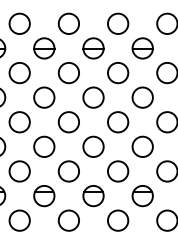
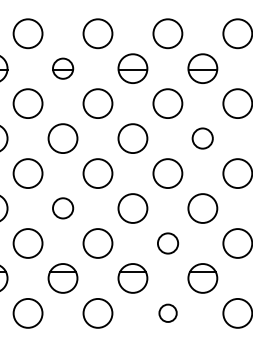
part: (44, 48) -> (63, 68), size x0.7
circle: (142, 97) -> (202, 138), size x0.7
circle: (44, 146) -> (63, 208), size x0.7
circle: (118, 171) -> (168, 243), size x0.7
circle: (118, 220) -> (168, 313), size x0.6

